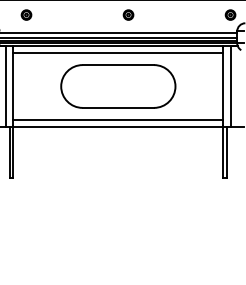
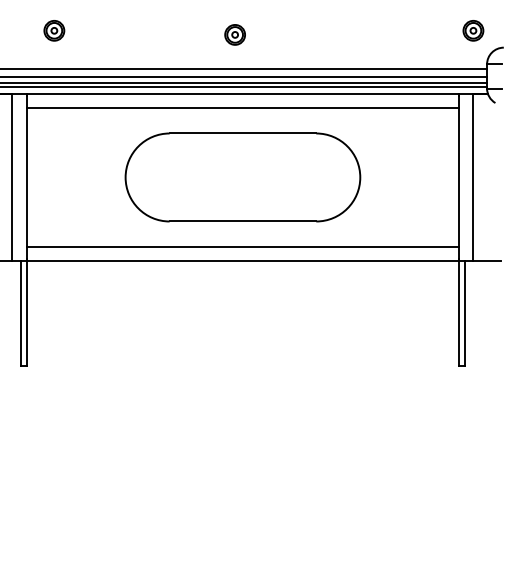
part: (128, 14) -> (235, 33), moved

